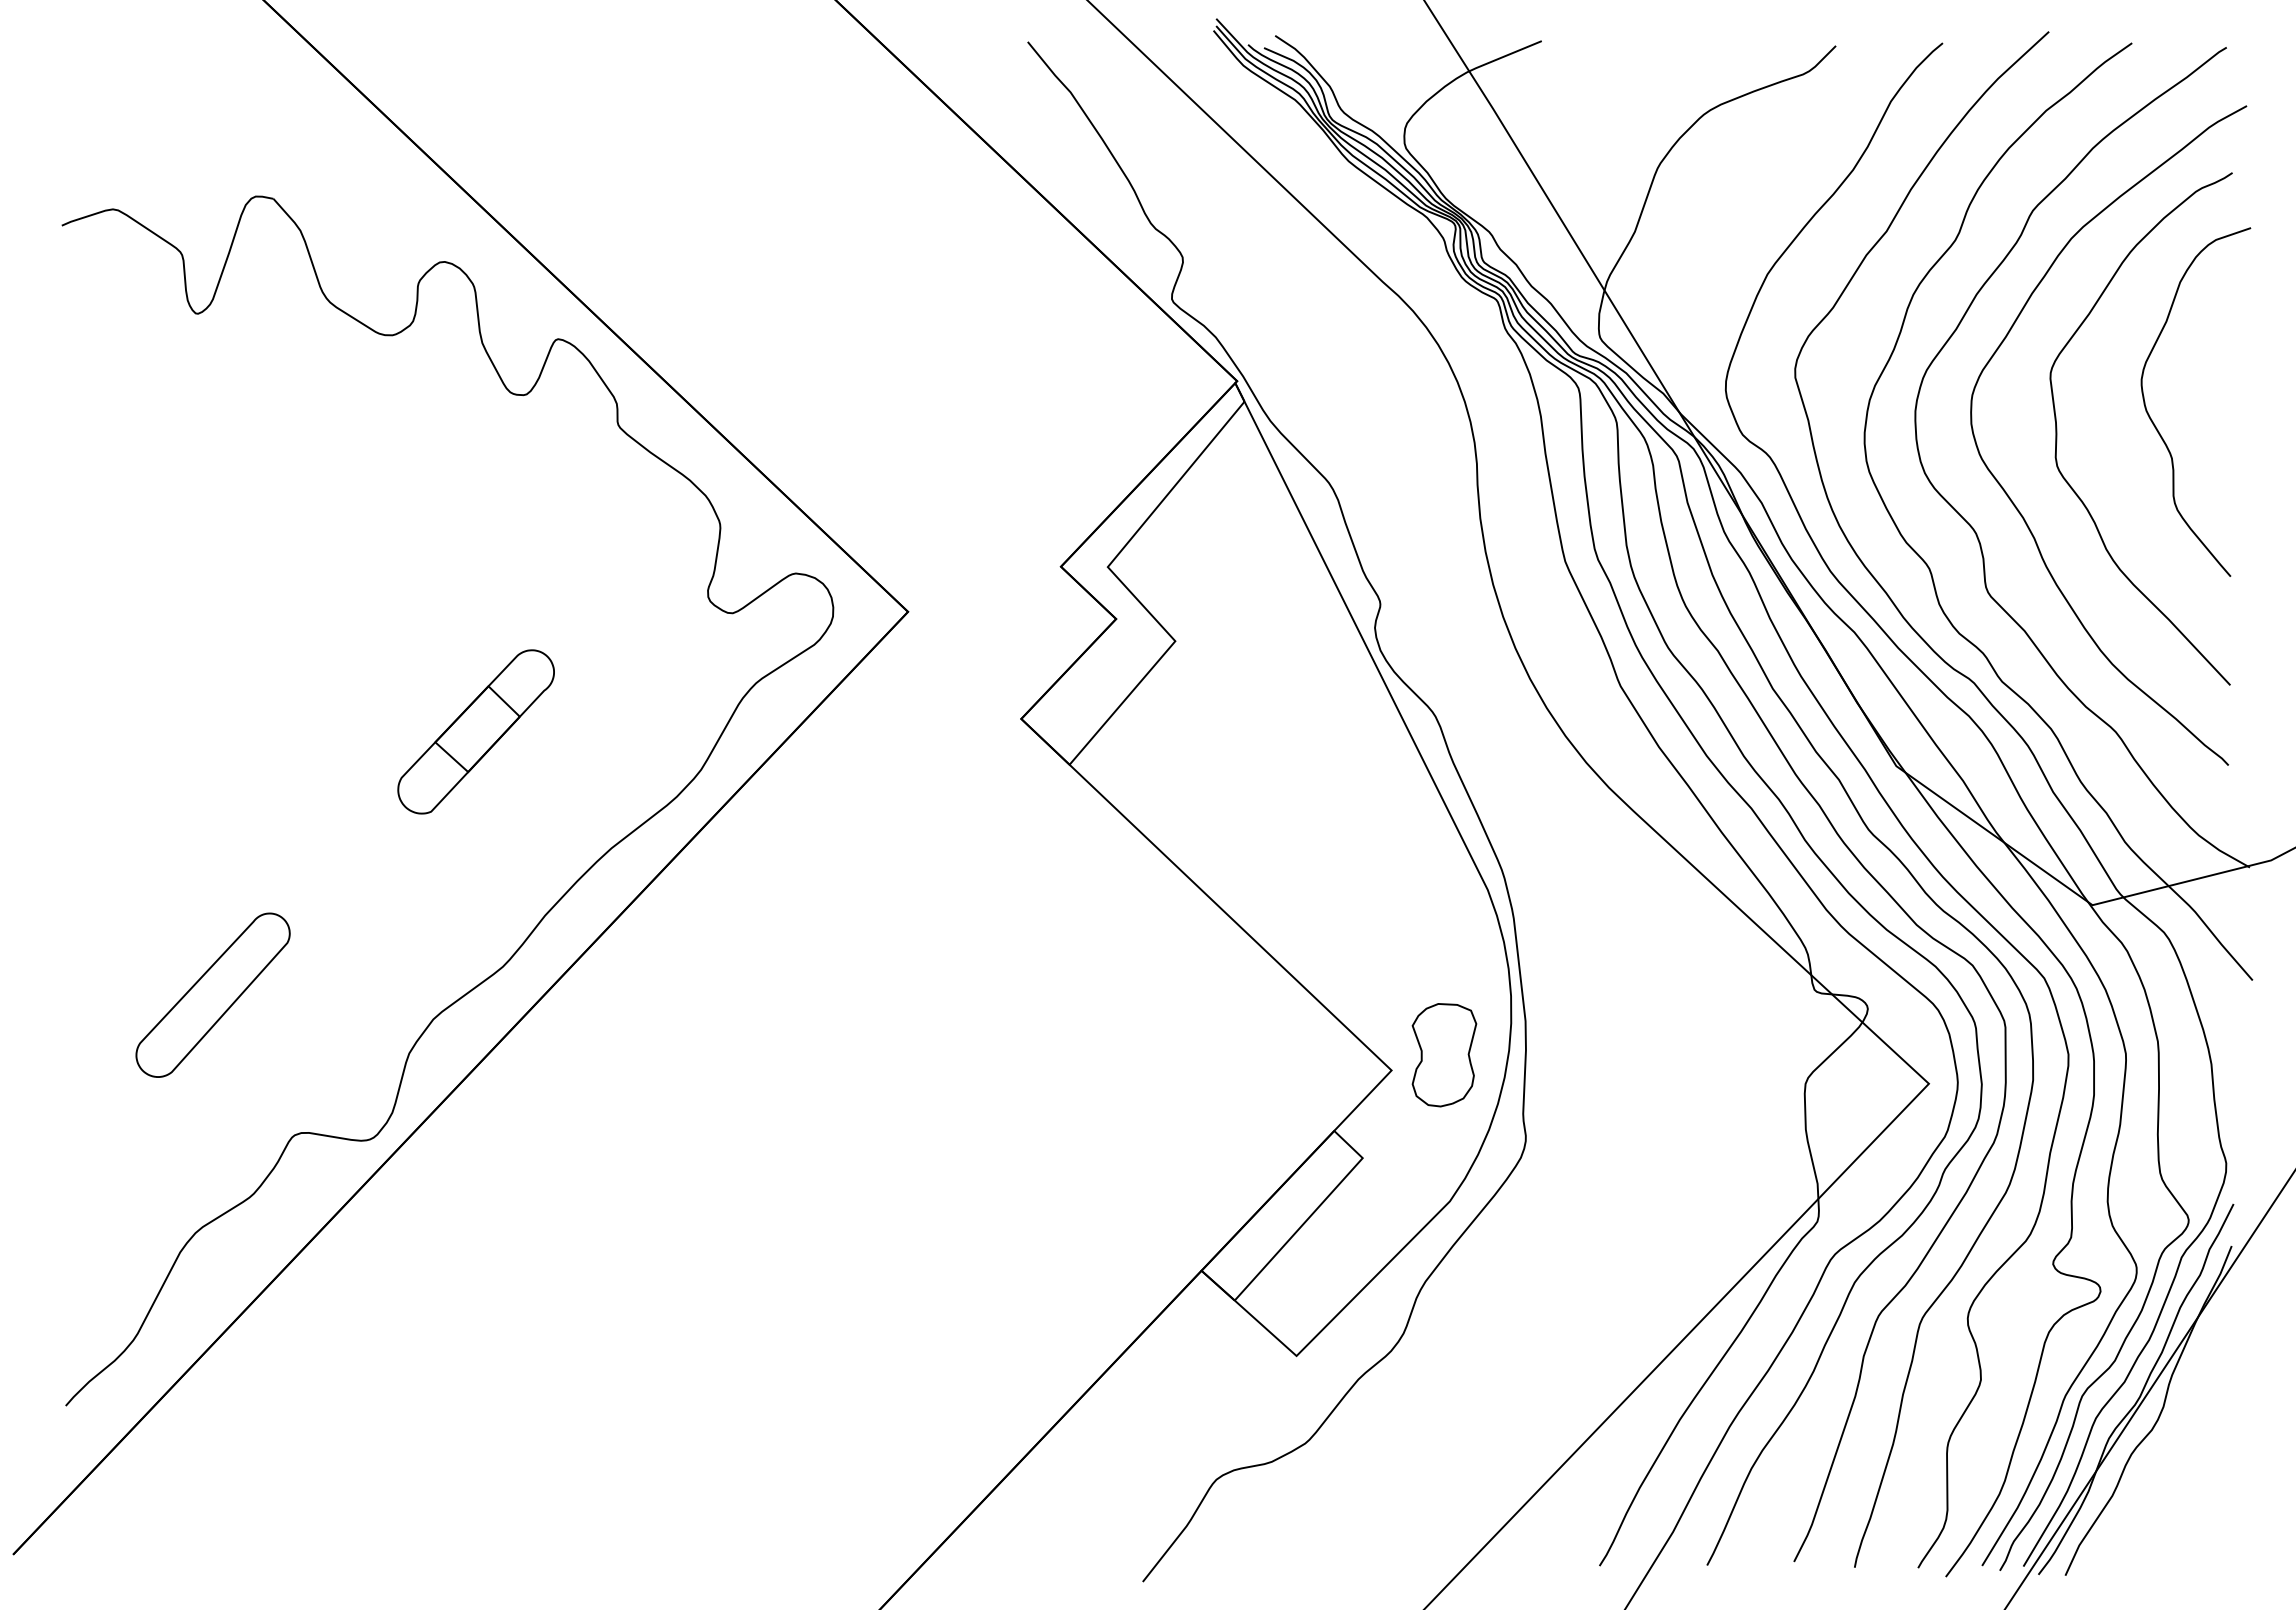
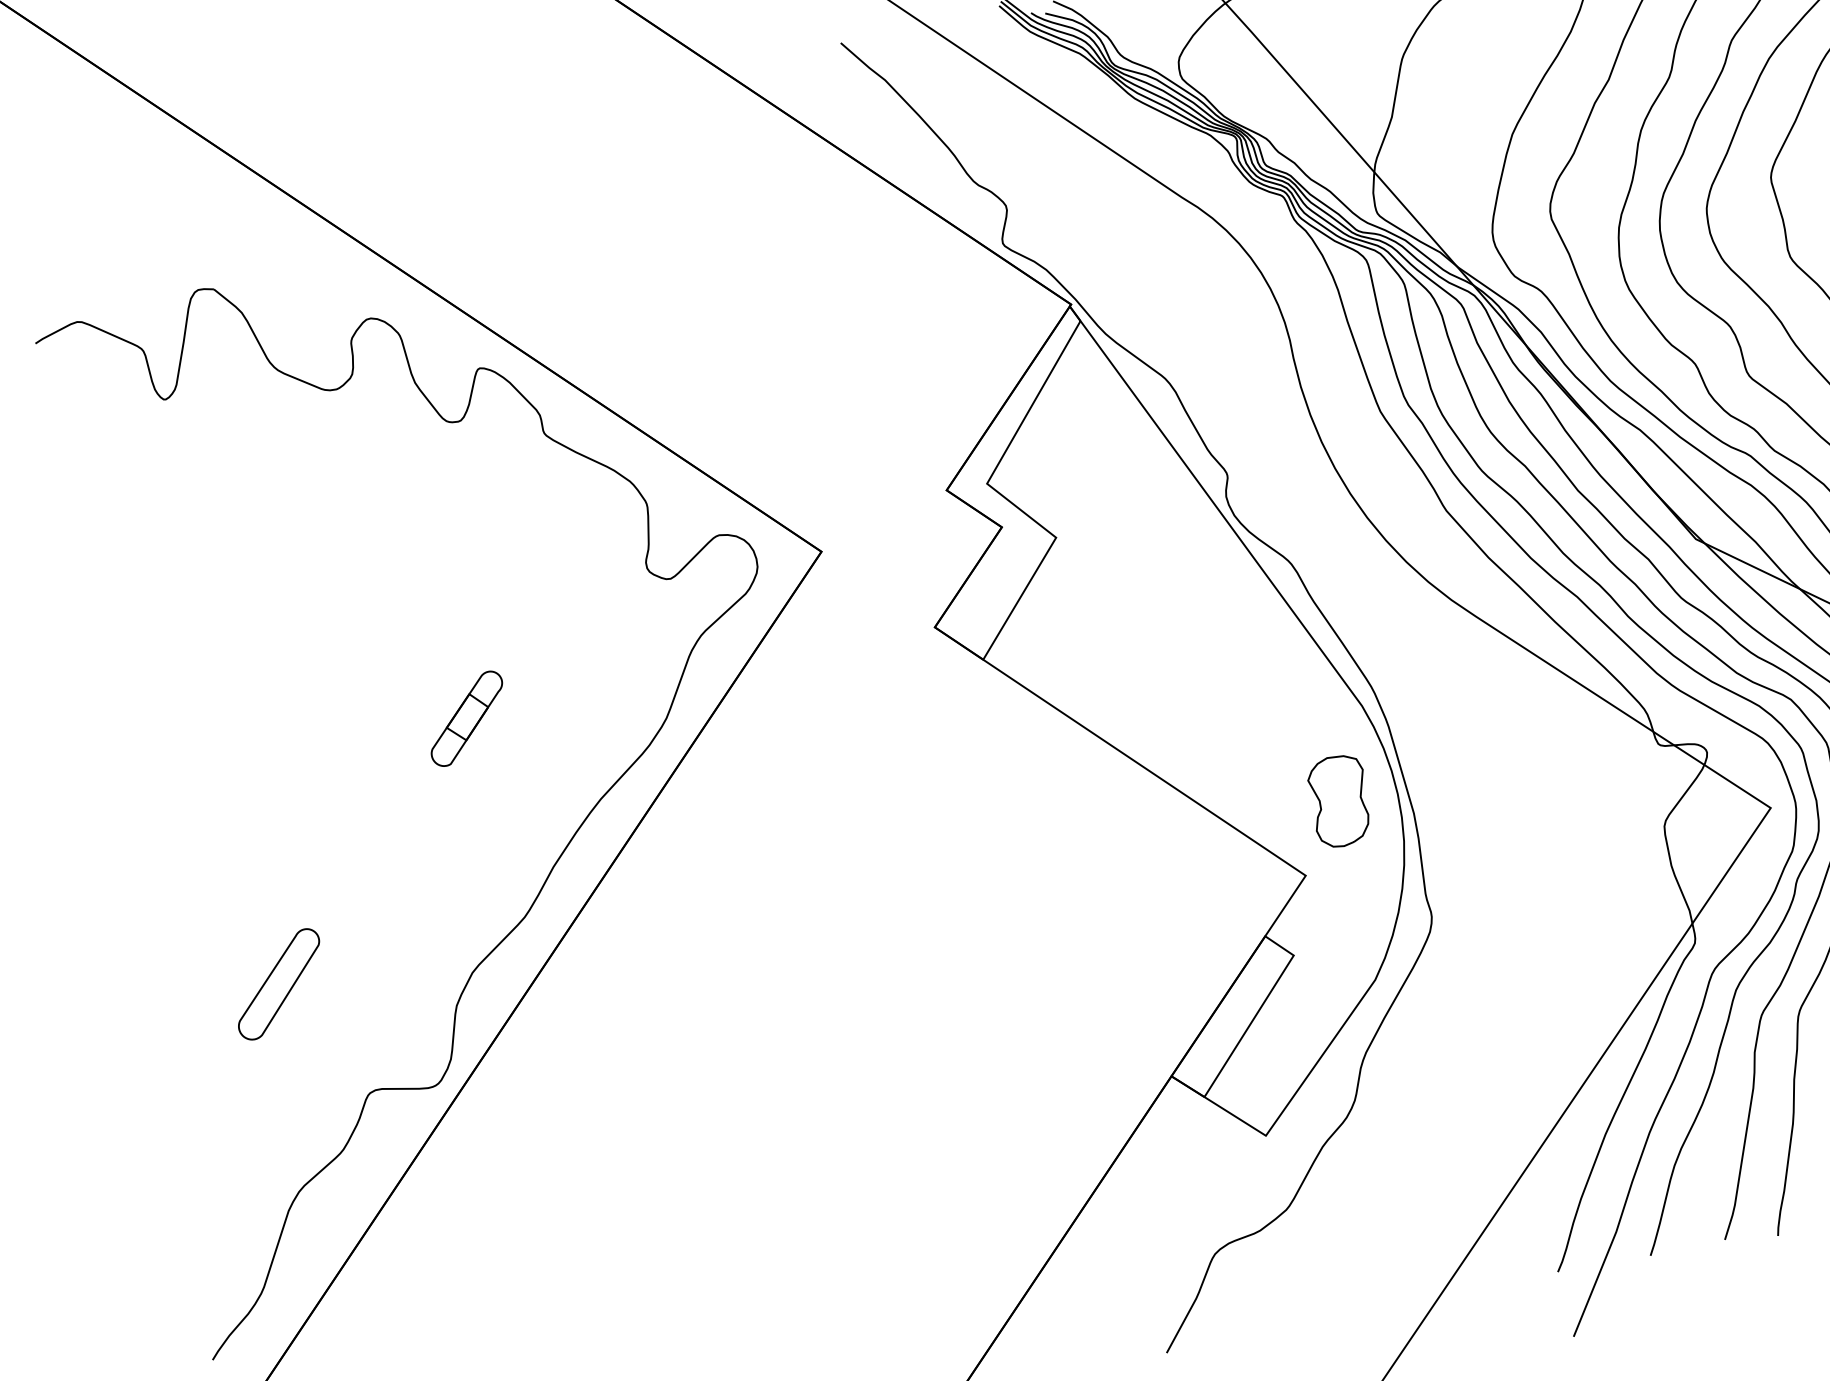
part: (475, 731) -> (466, 718), size x0.6
part: (212, 994) -> (278, 983), size x0.7
part: (1444, 1055) -> (1340, 801), moved

